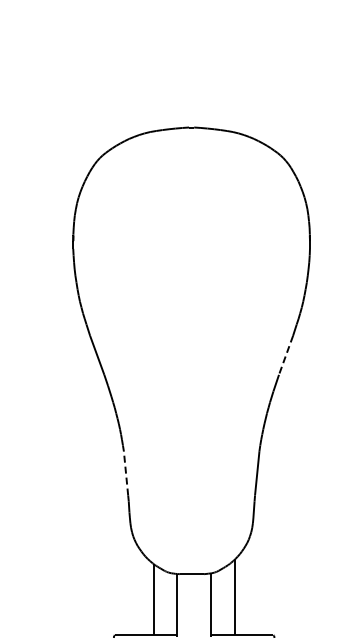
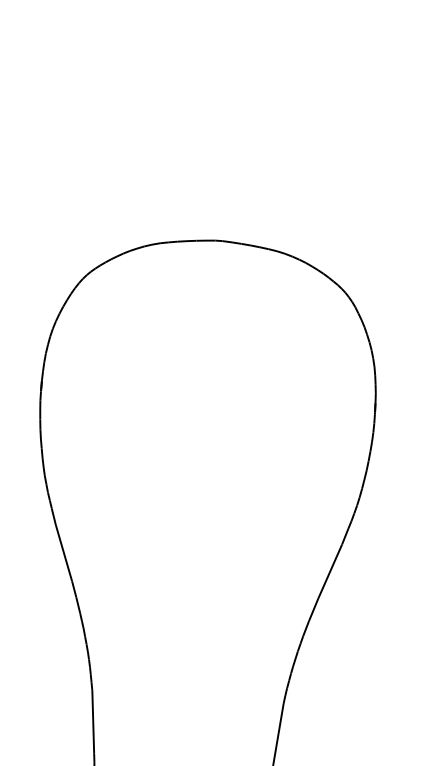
line: (286, 355) -> (330, 571), dashed -> solid
line: (125, 472) -> (92, 721), dashed -> solid

